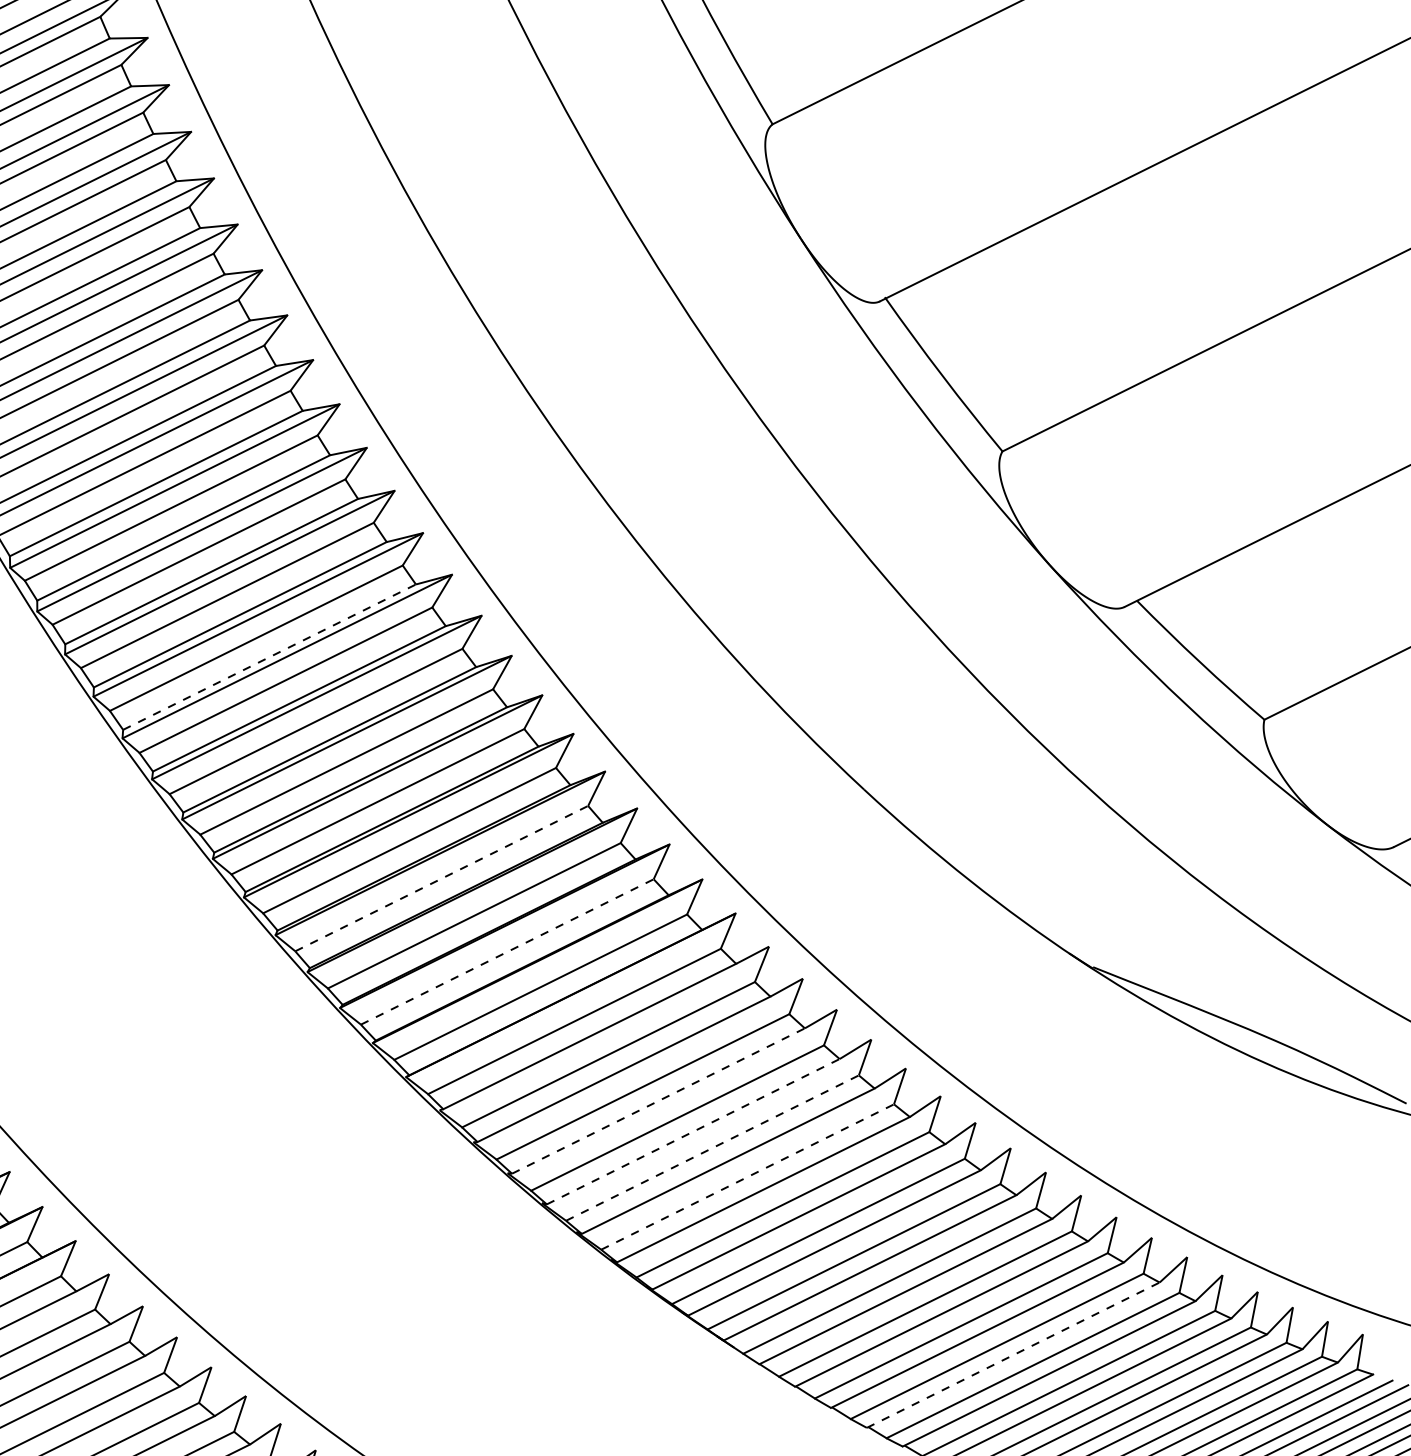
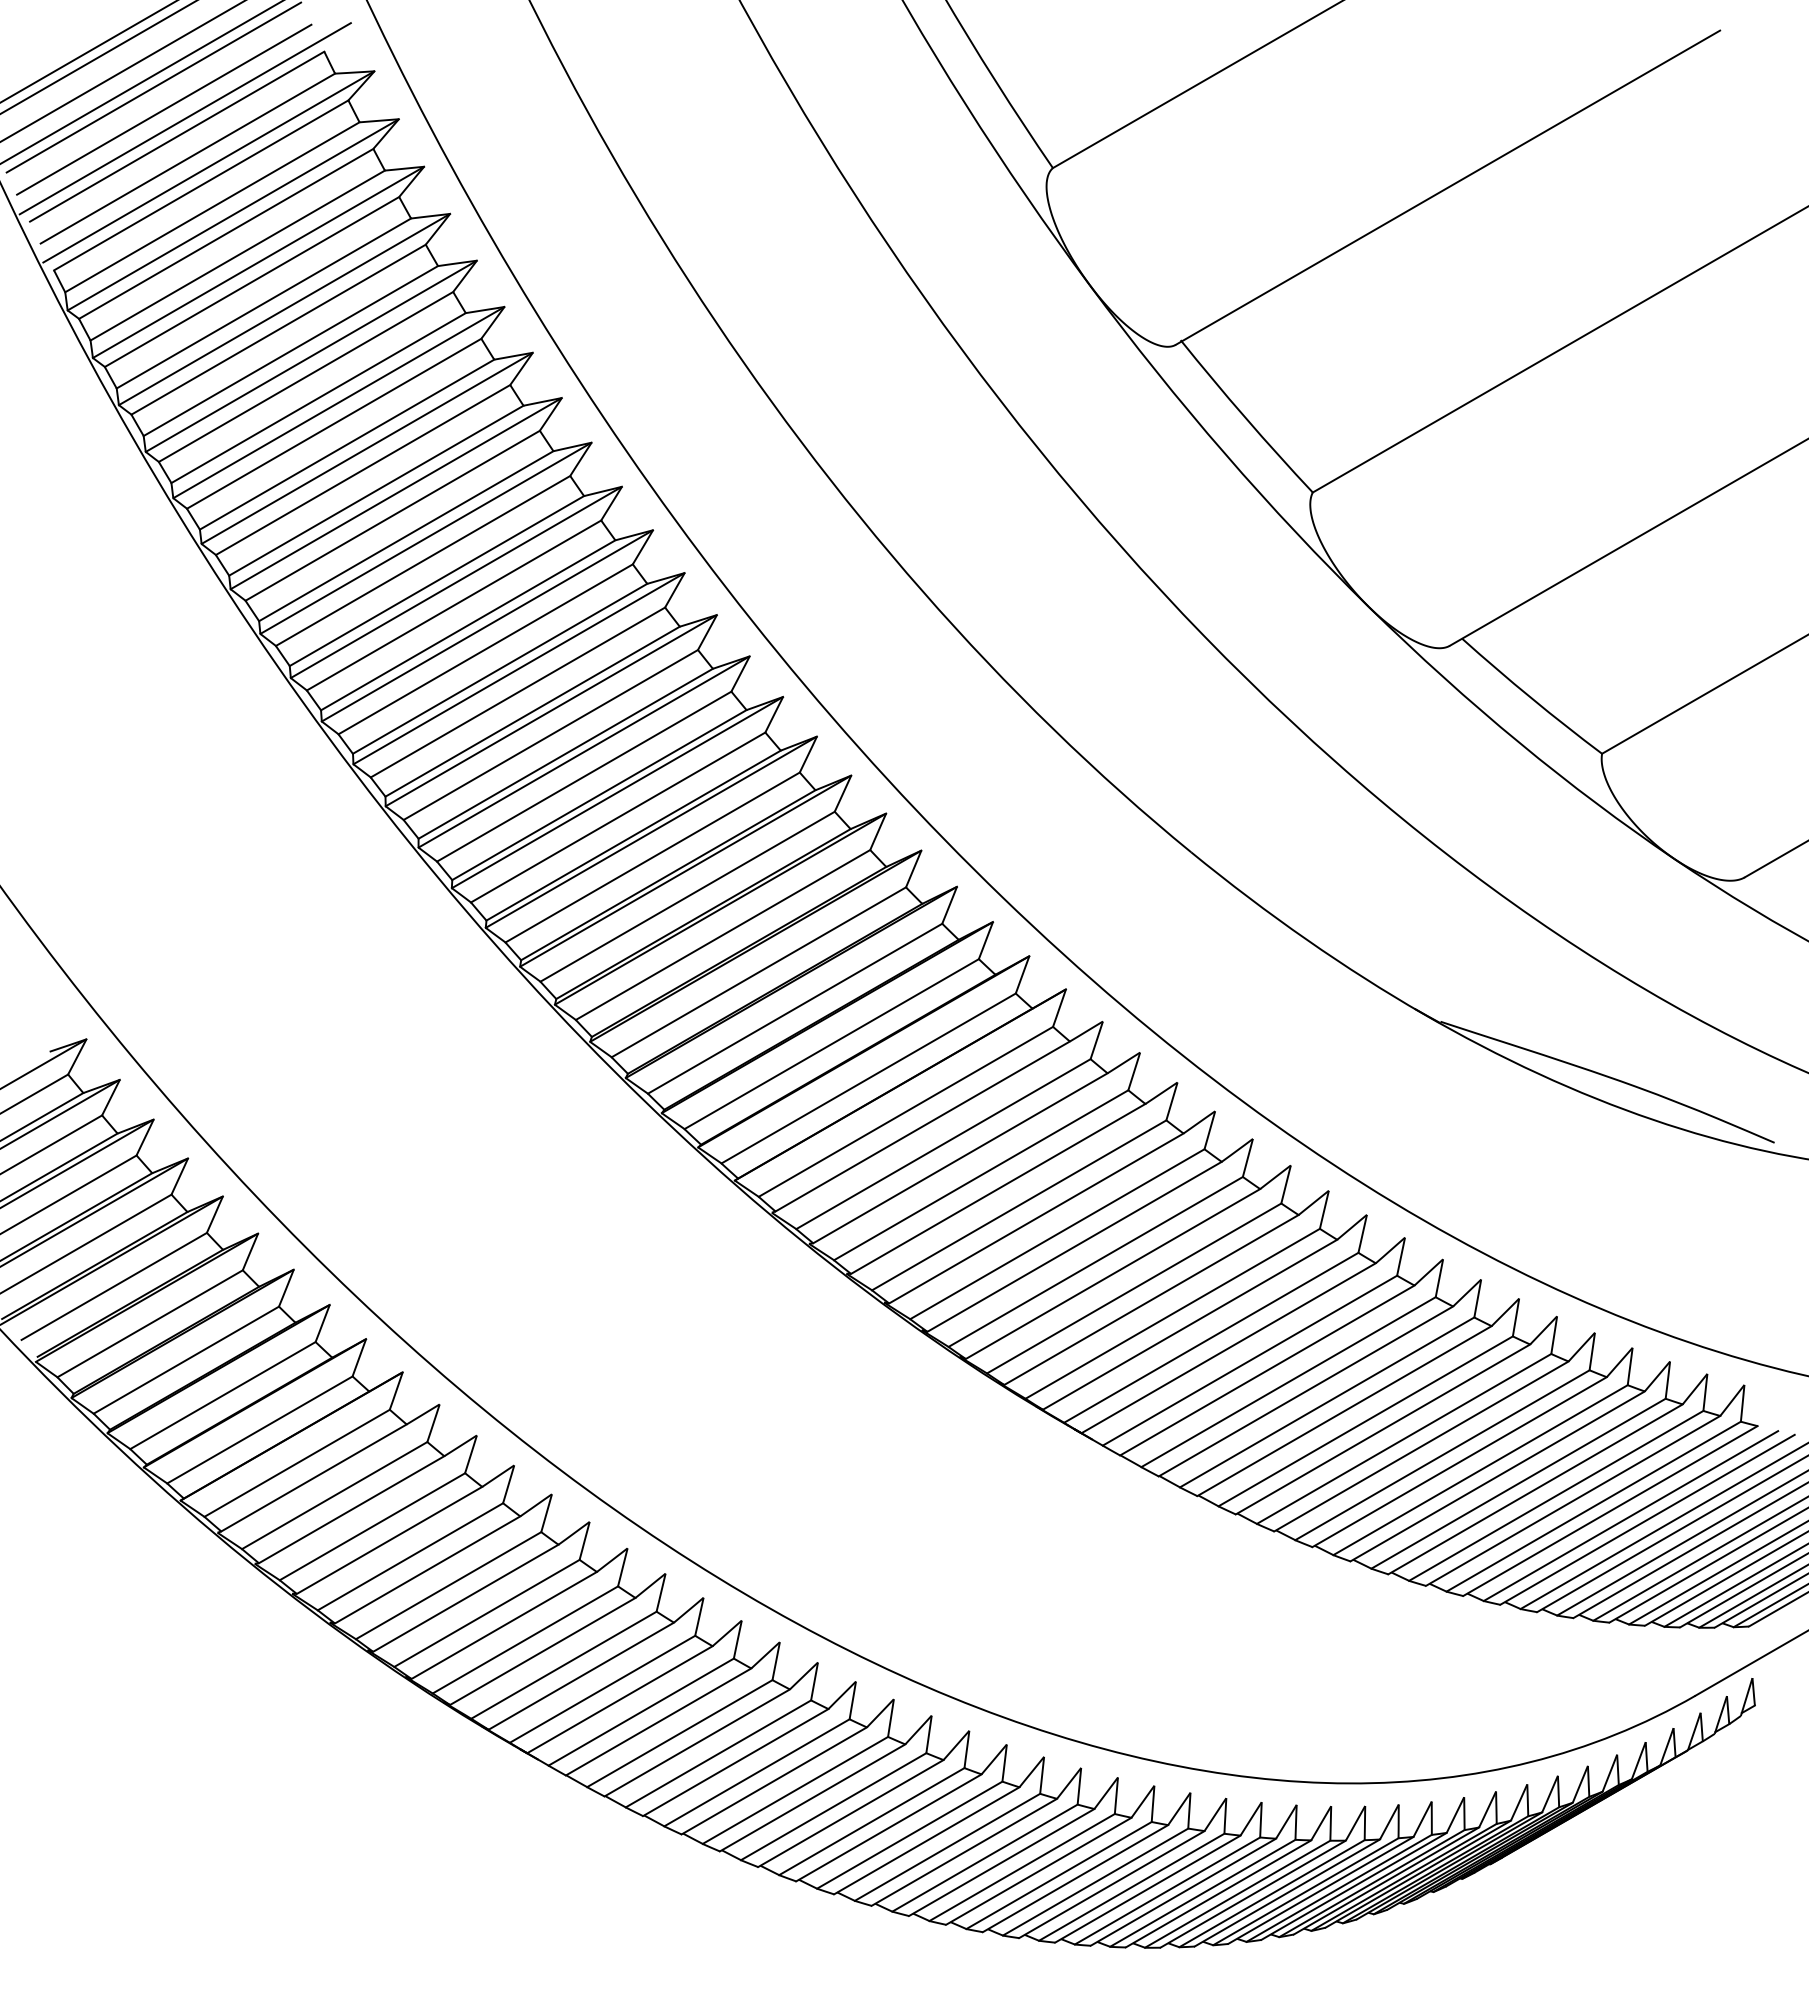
line: (269, 656) -> (565, 753), dashed -> solid
line: (441, 878) -> (758, 972), dashed -> solid
line: (507, 952) -> (831, 1044), dashed -> solid
line: (658, 1100) -> (998, 1188), dashed -> solid
line: (693, 1131) -> (1036, 1218), dashed -> solid
line: (712, 1148) -> (1057, 1234), dashed -> solid
line: (747, 1176) -> (1095, 1261), dashed -> solid
line: (1013, 1355) -> (1383, 1429), dashed -> solid

